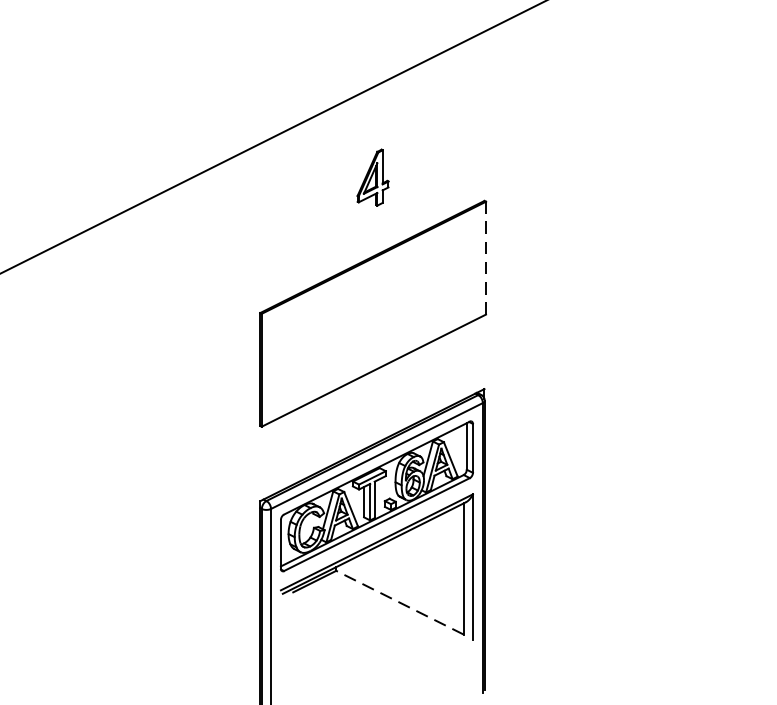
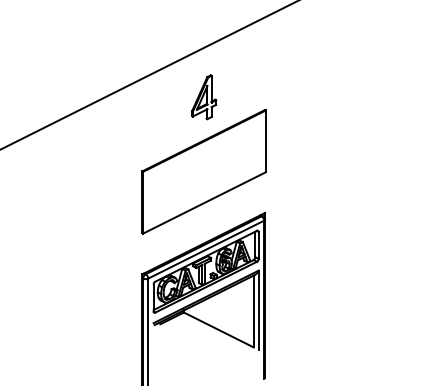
part: (372, 178) -> (203, 97), size x1.43
line: (485, 258) -> (265, 141), dashed -> solid
line: (399, 601) -> (218, 329), dashed -> solid

